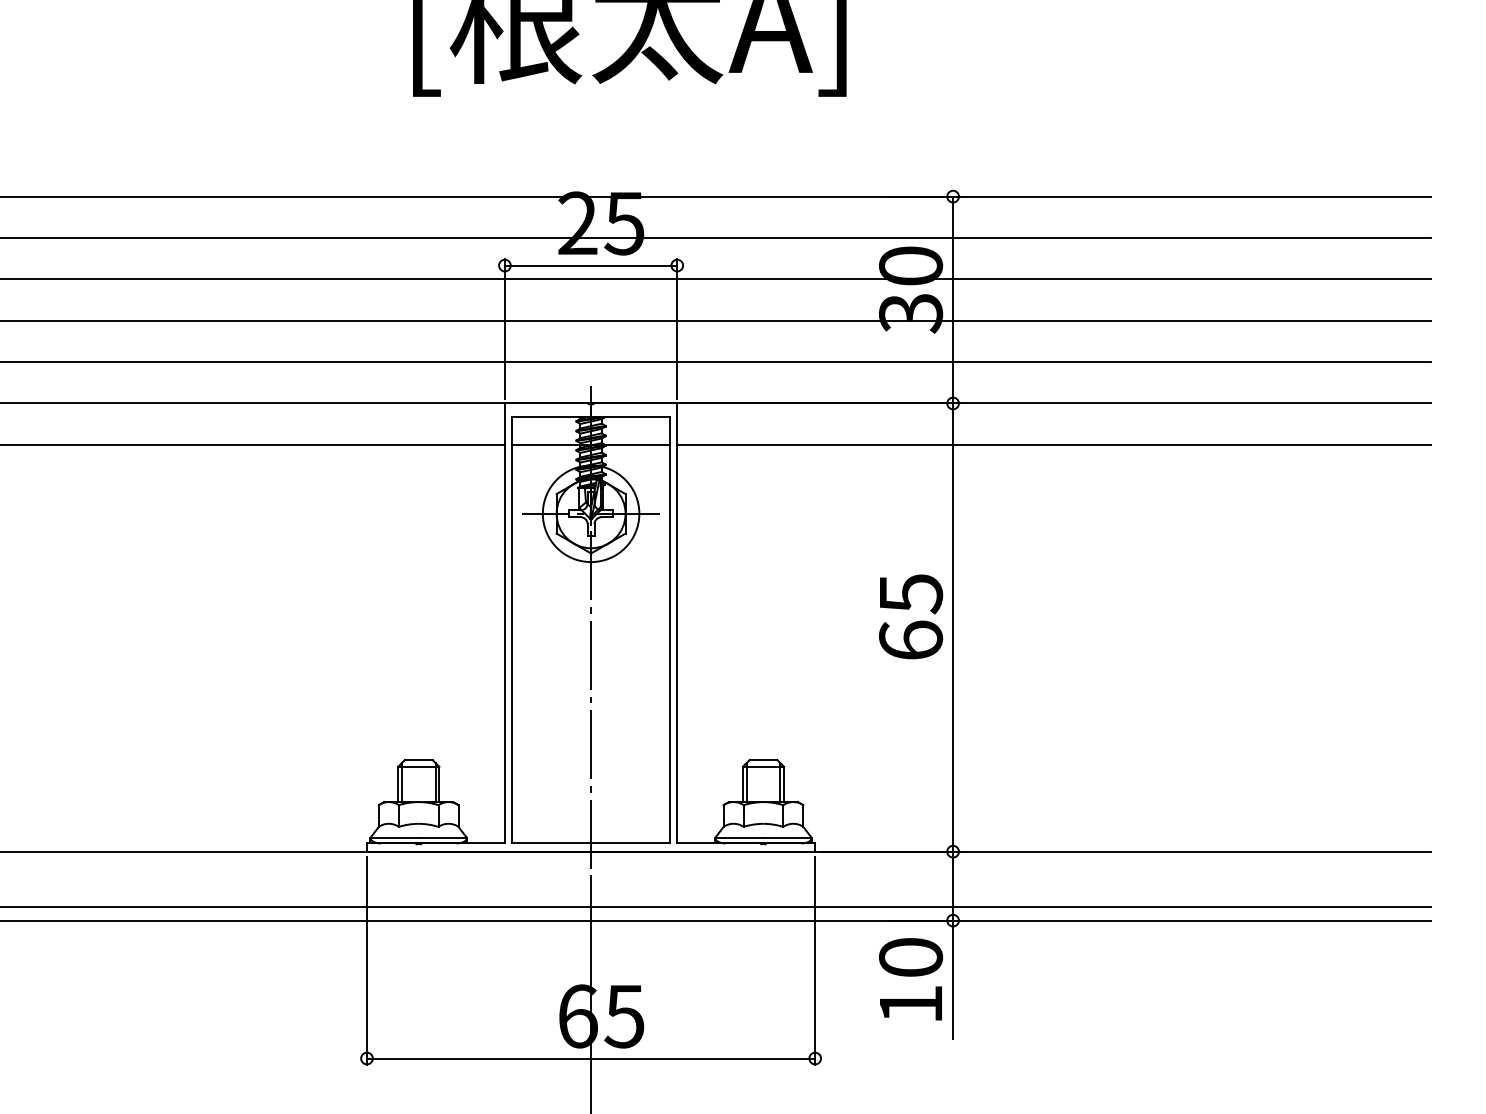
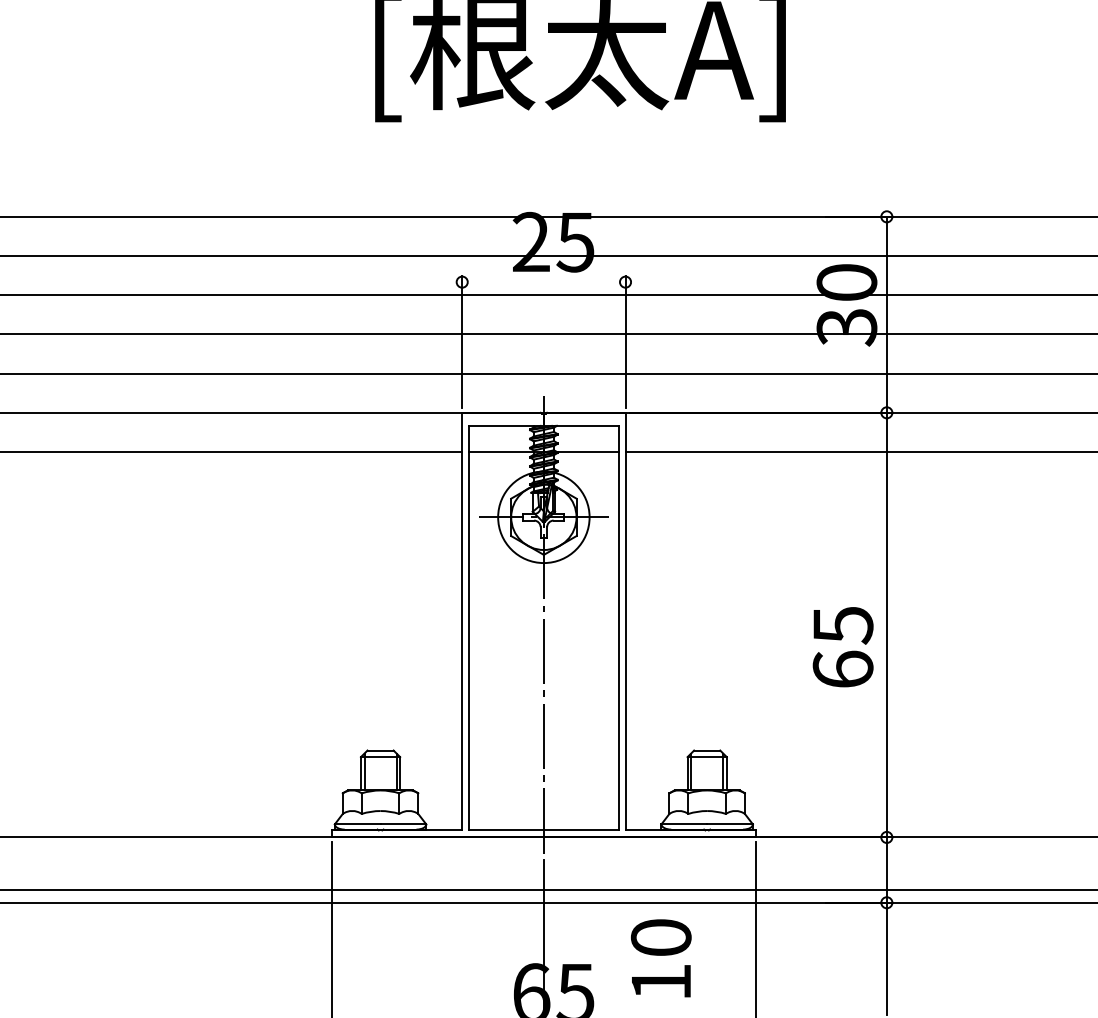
line: (590, 265) -> (543, 282), removed
text: (911, 616) -> (843, 646), moved
text: (911, 979) -> (661, 958), moved

